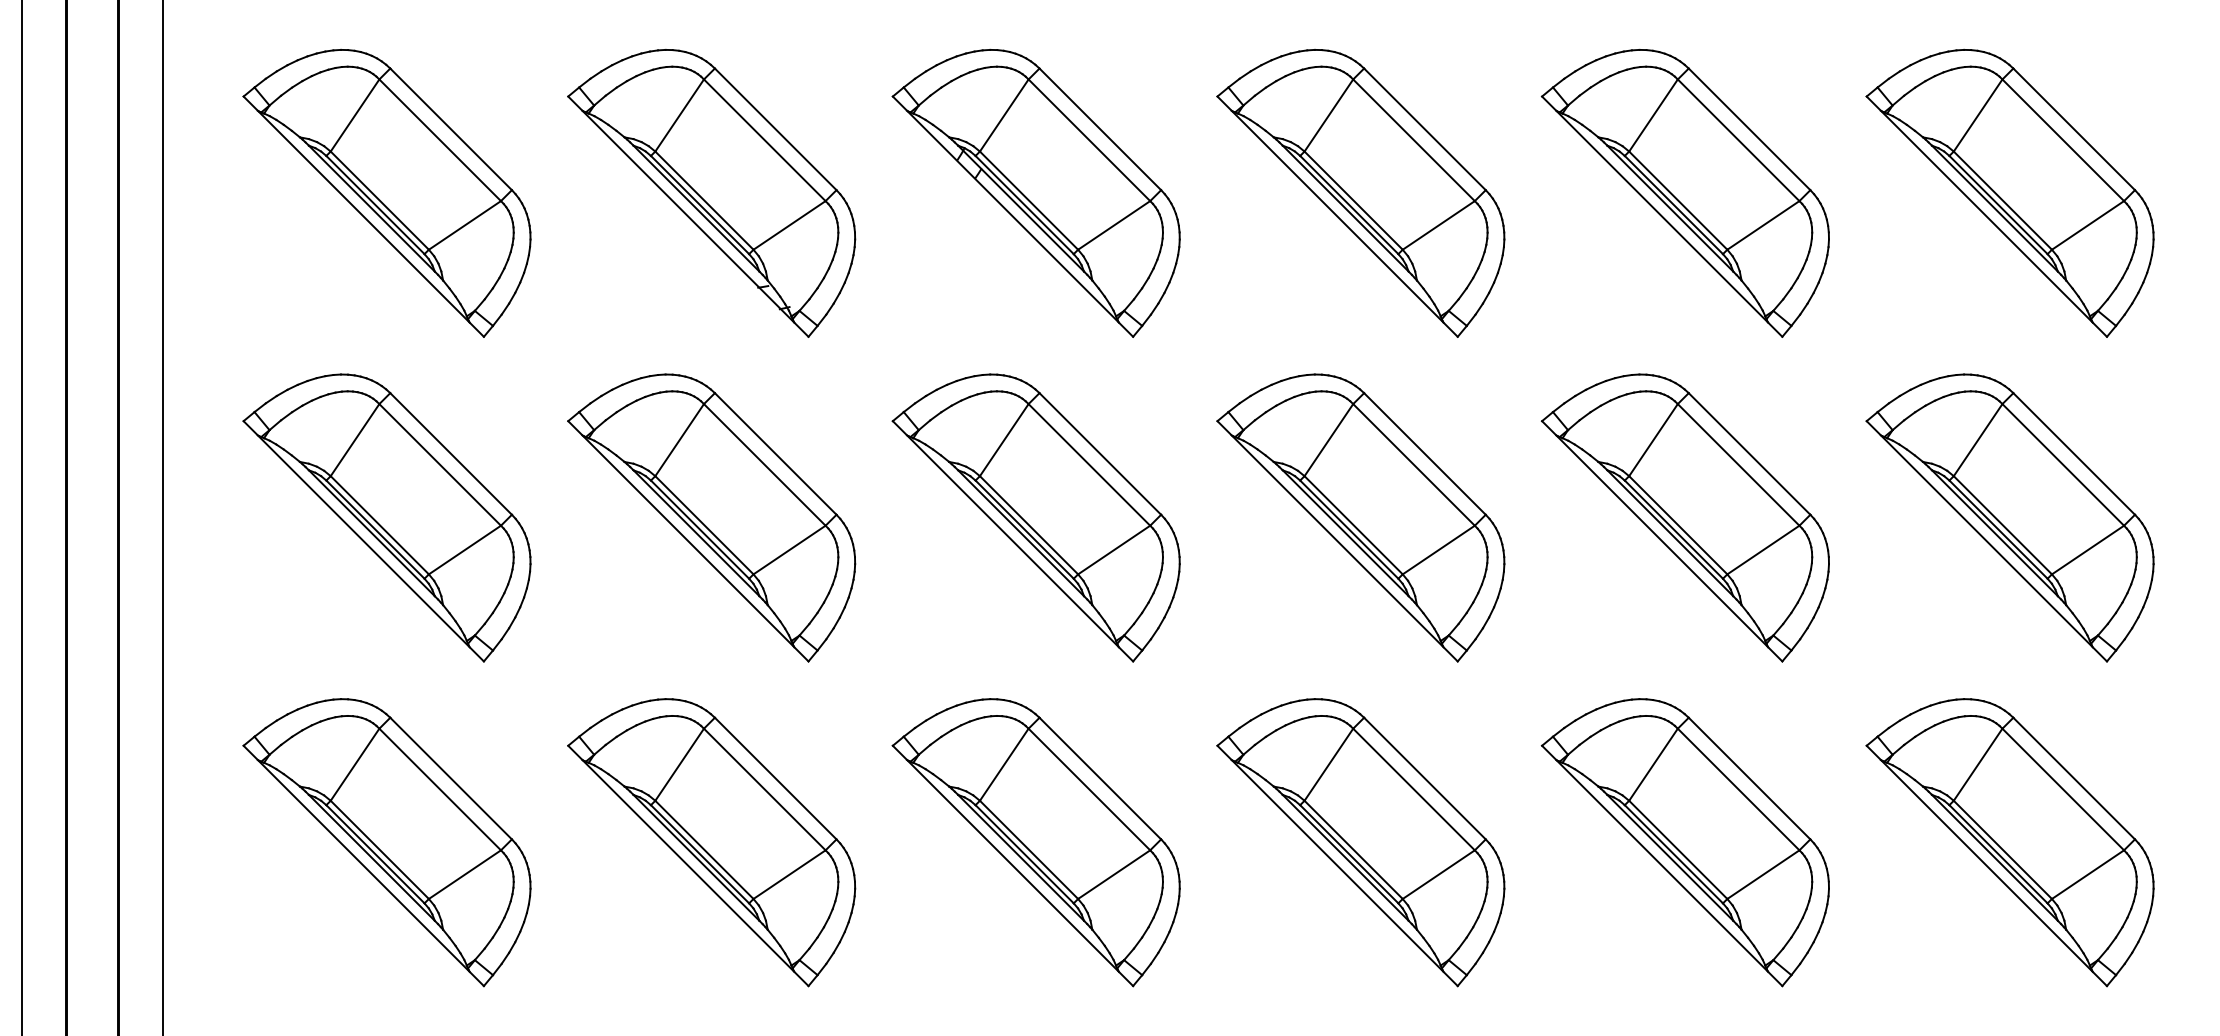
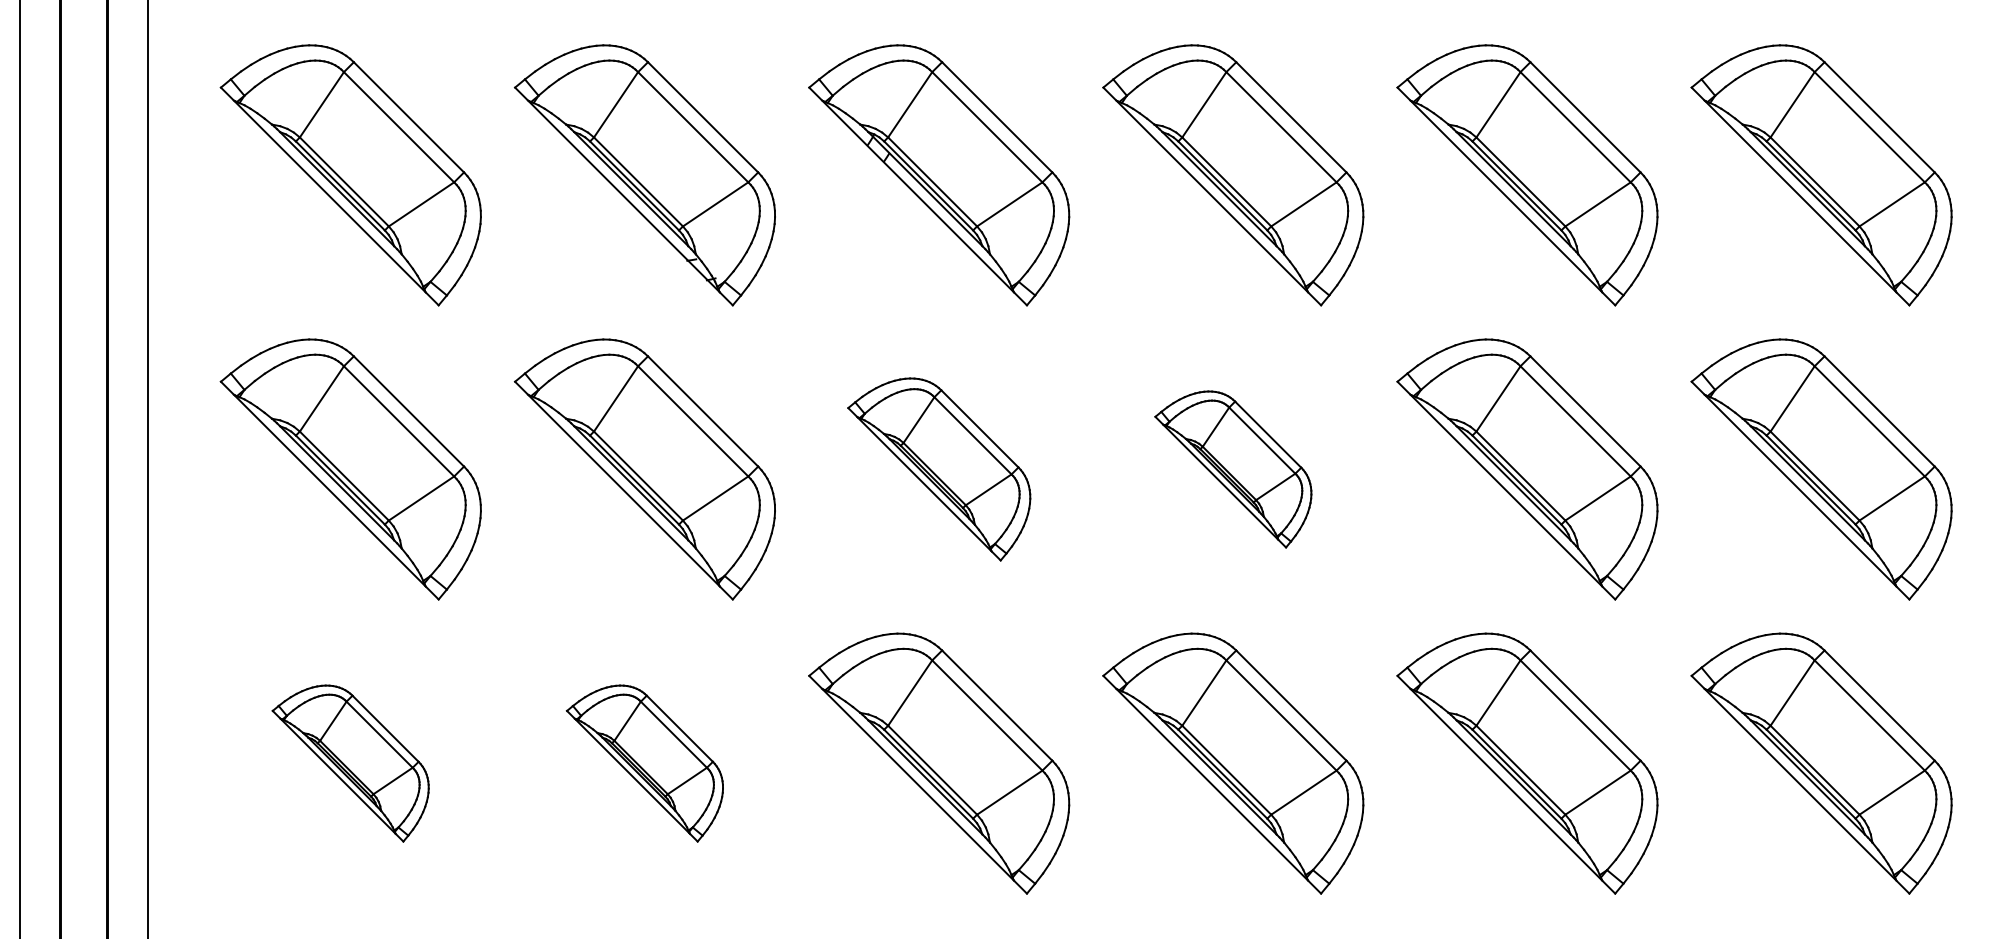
part: (1036, 518) -> (939, 469), size x0.7
part: (1361, 518) -> (1233, 469), size x0.6
part: (386, 842) -> (350, 763), size x0.6
part: (711, 842) -> (644, 763), size x0.6

